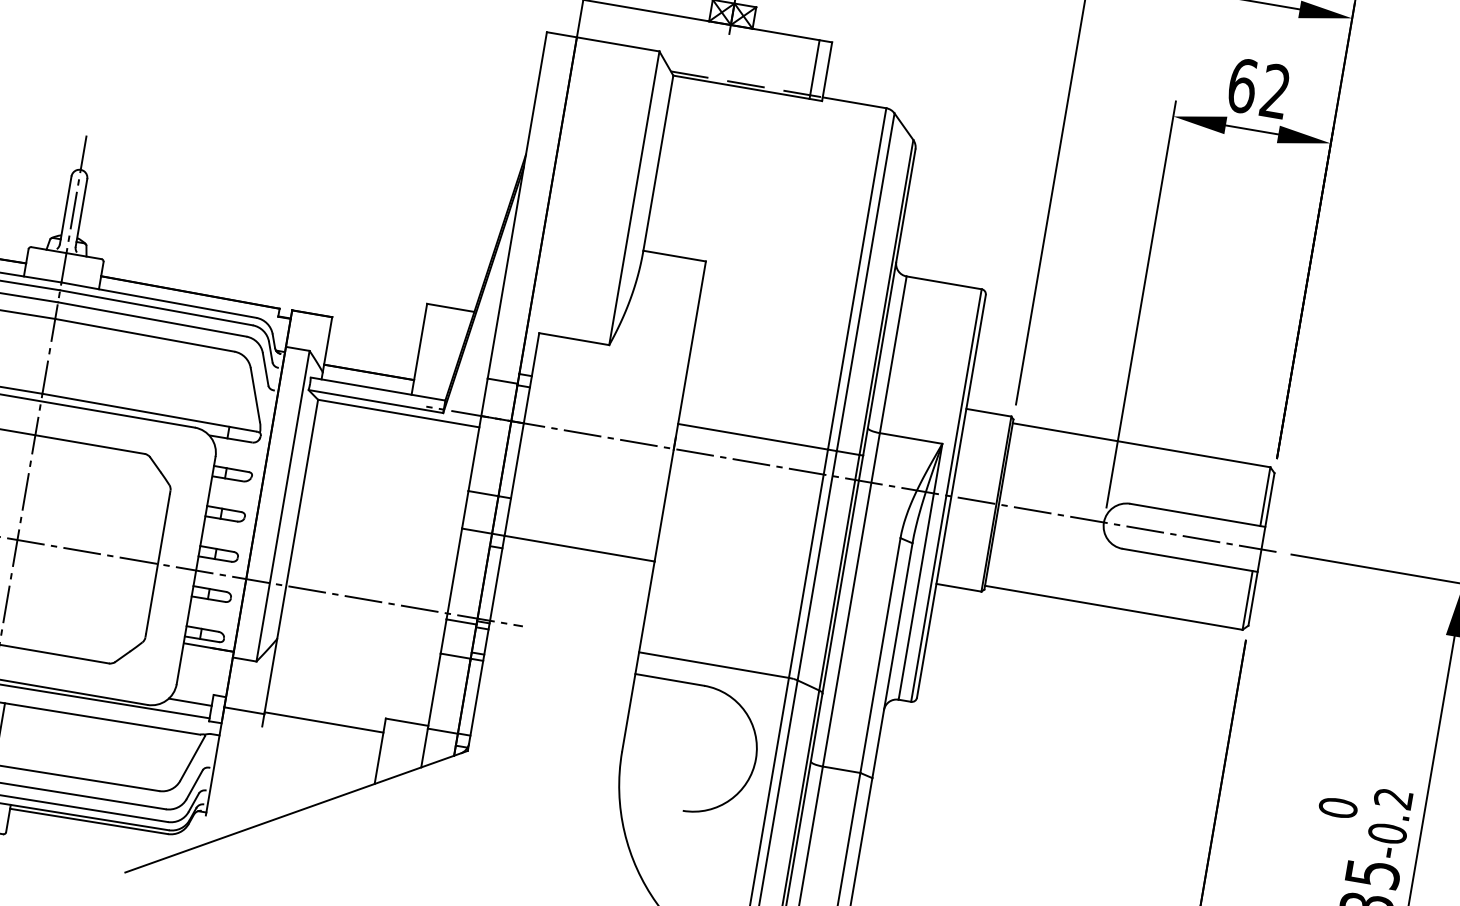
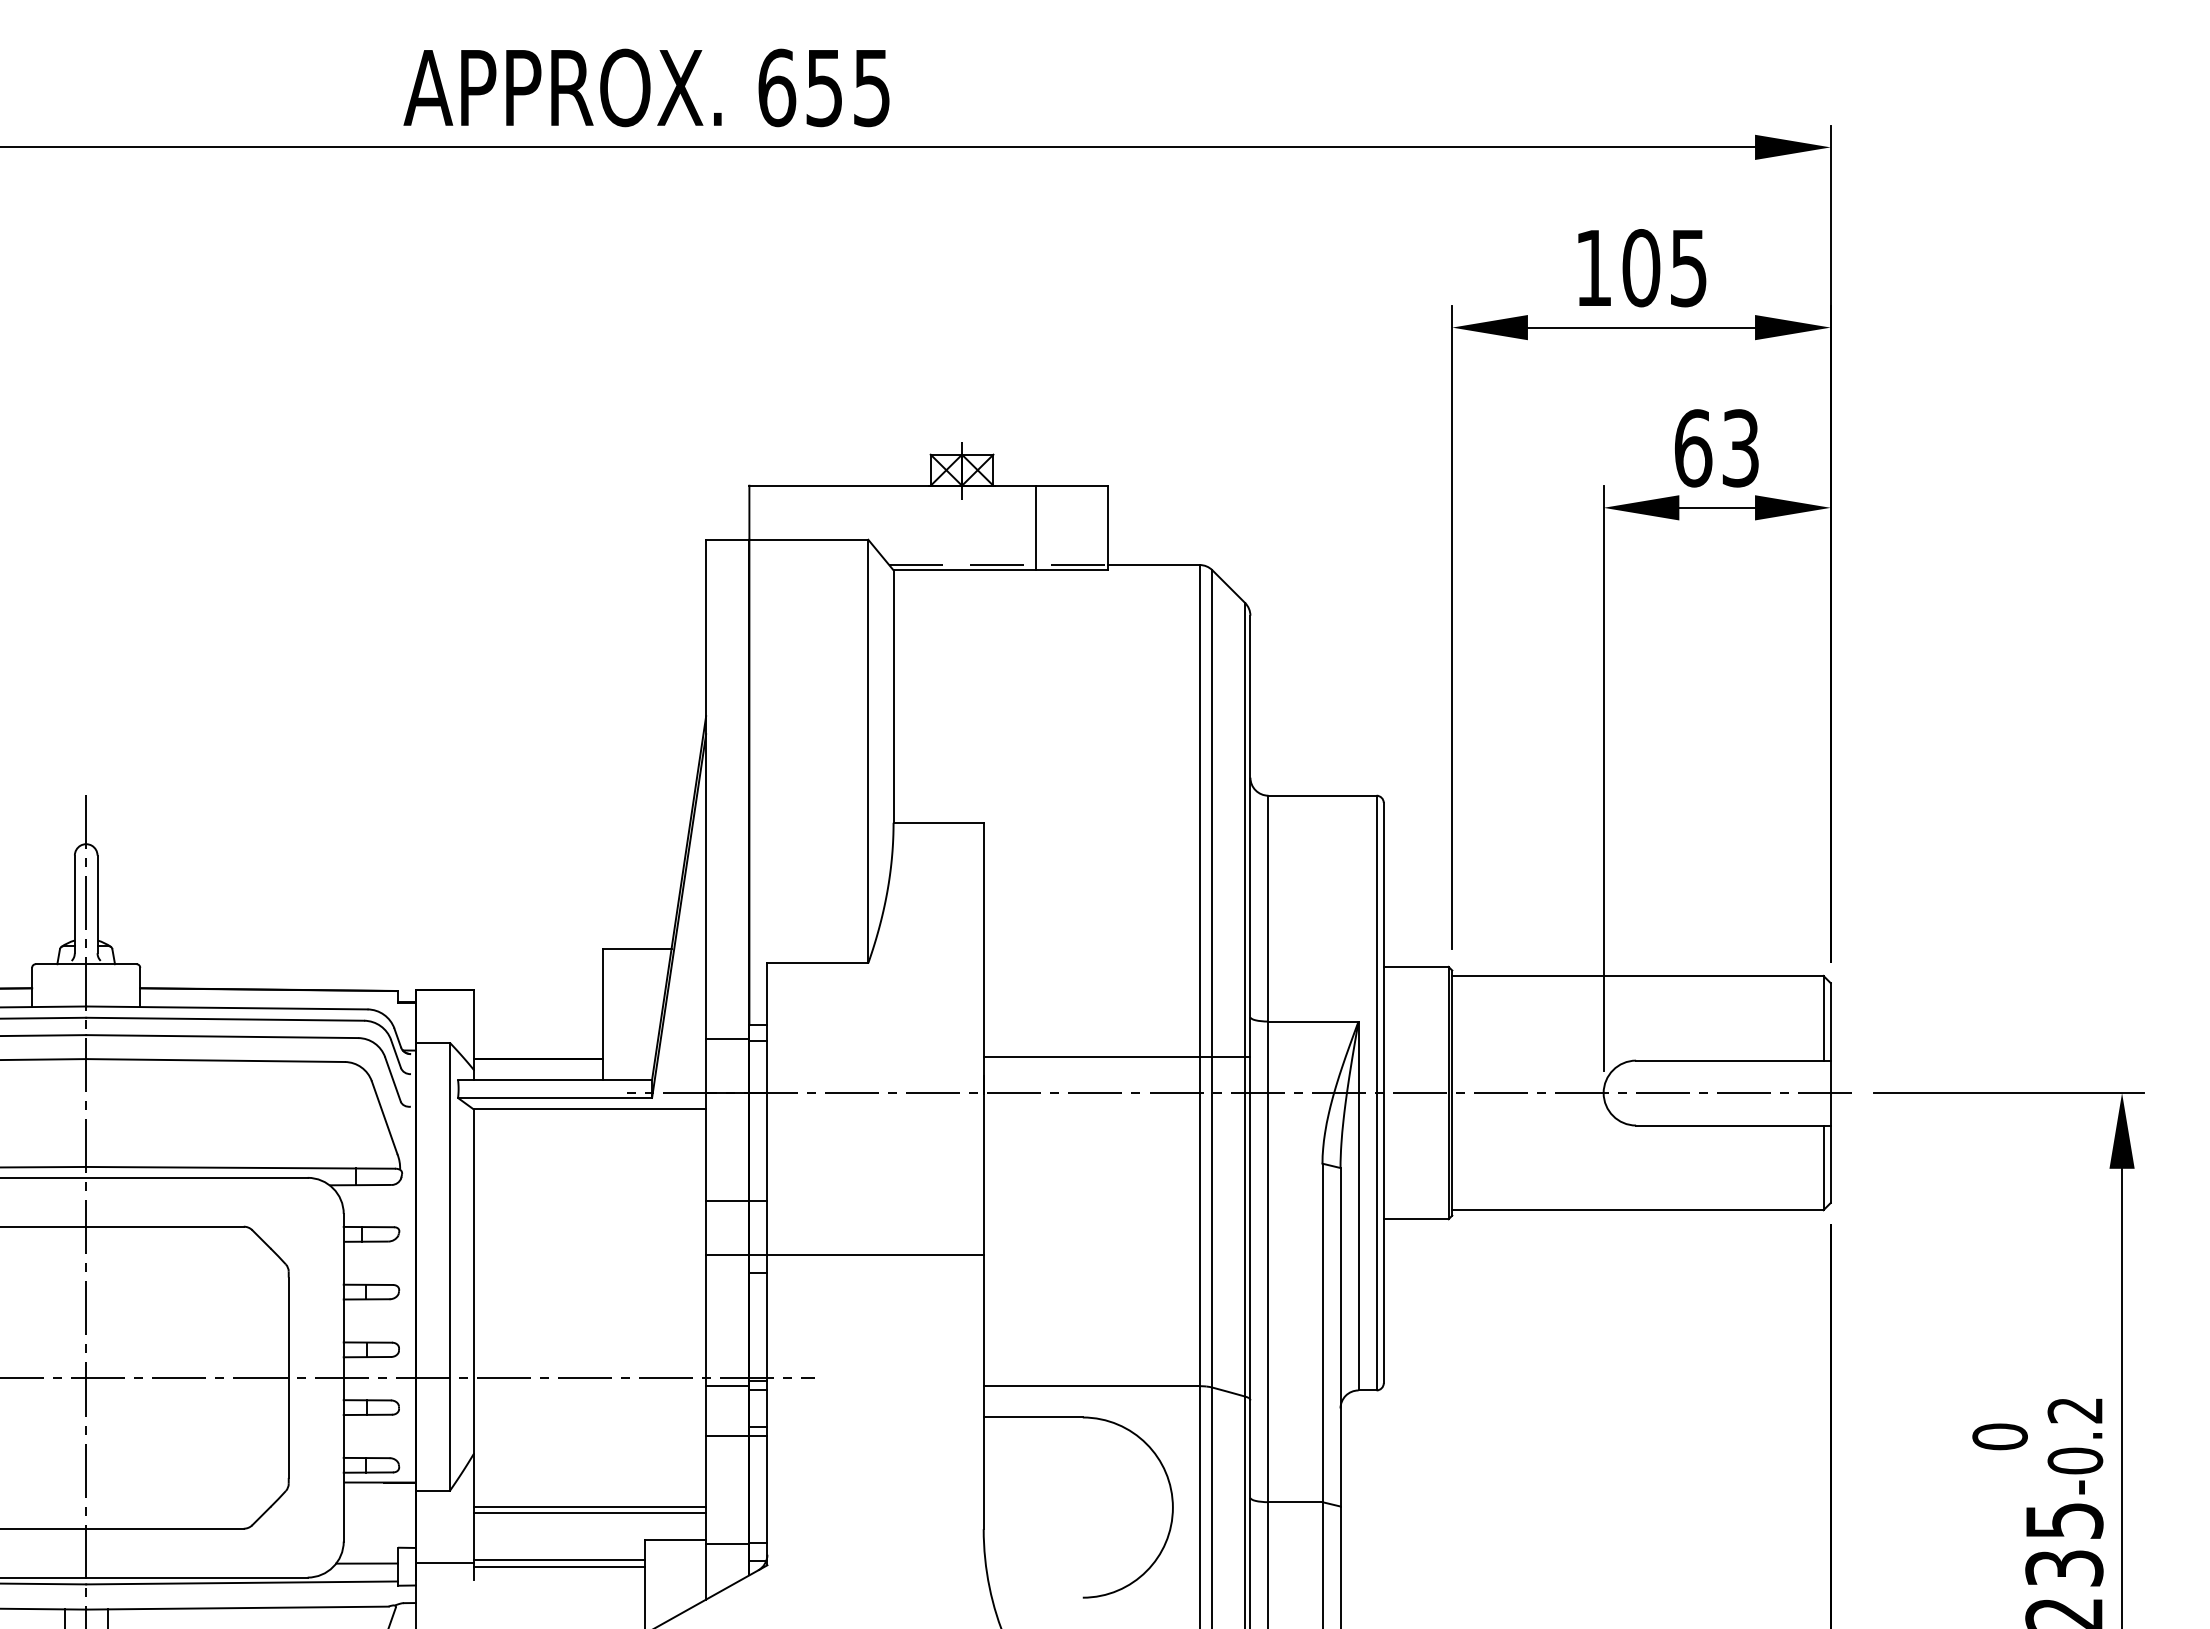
line: (814, 69) -> (1035, 527), moved
text: (1275, 91) -> (1740, 448), 62 -> 63
line: (351, 689) -> (589, 1507), added
line: (350, 693) -> (589, 1512), added
line: (322, 727) -> (558, 1567), added

